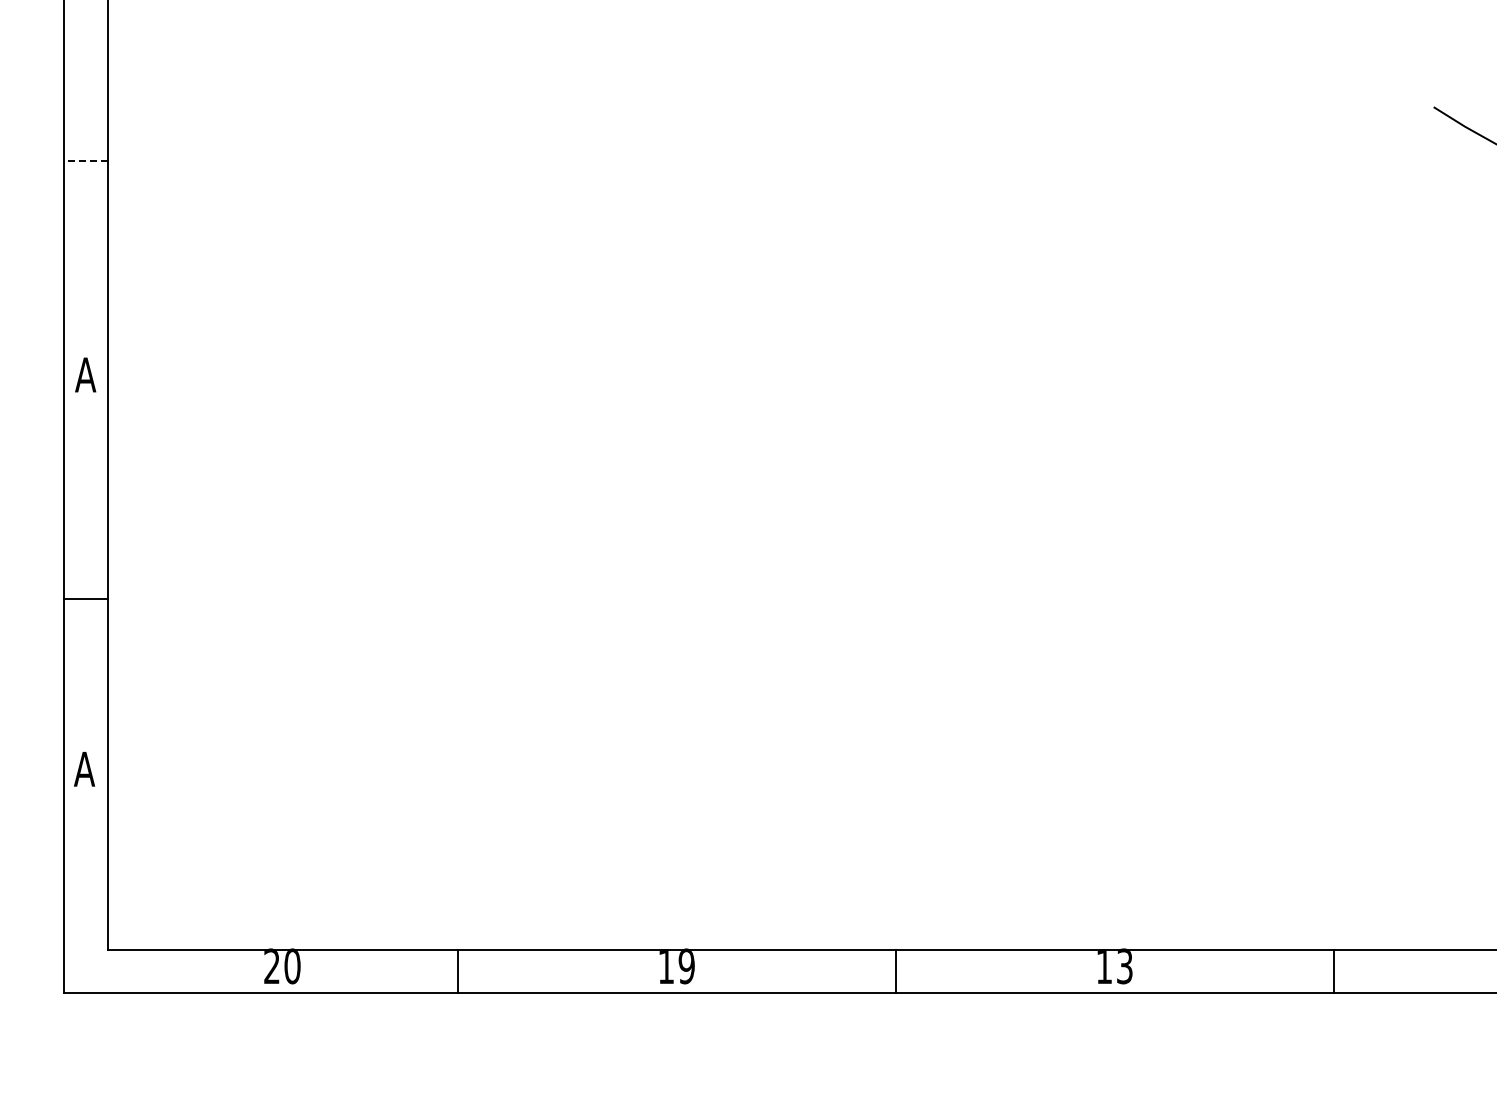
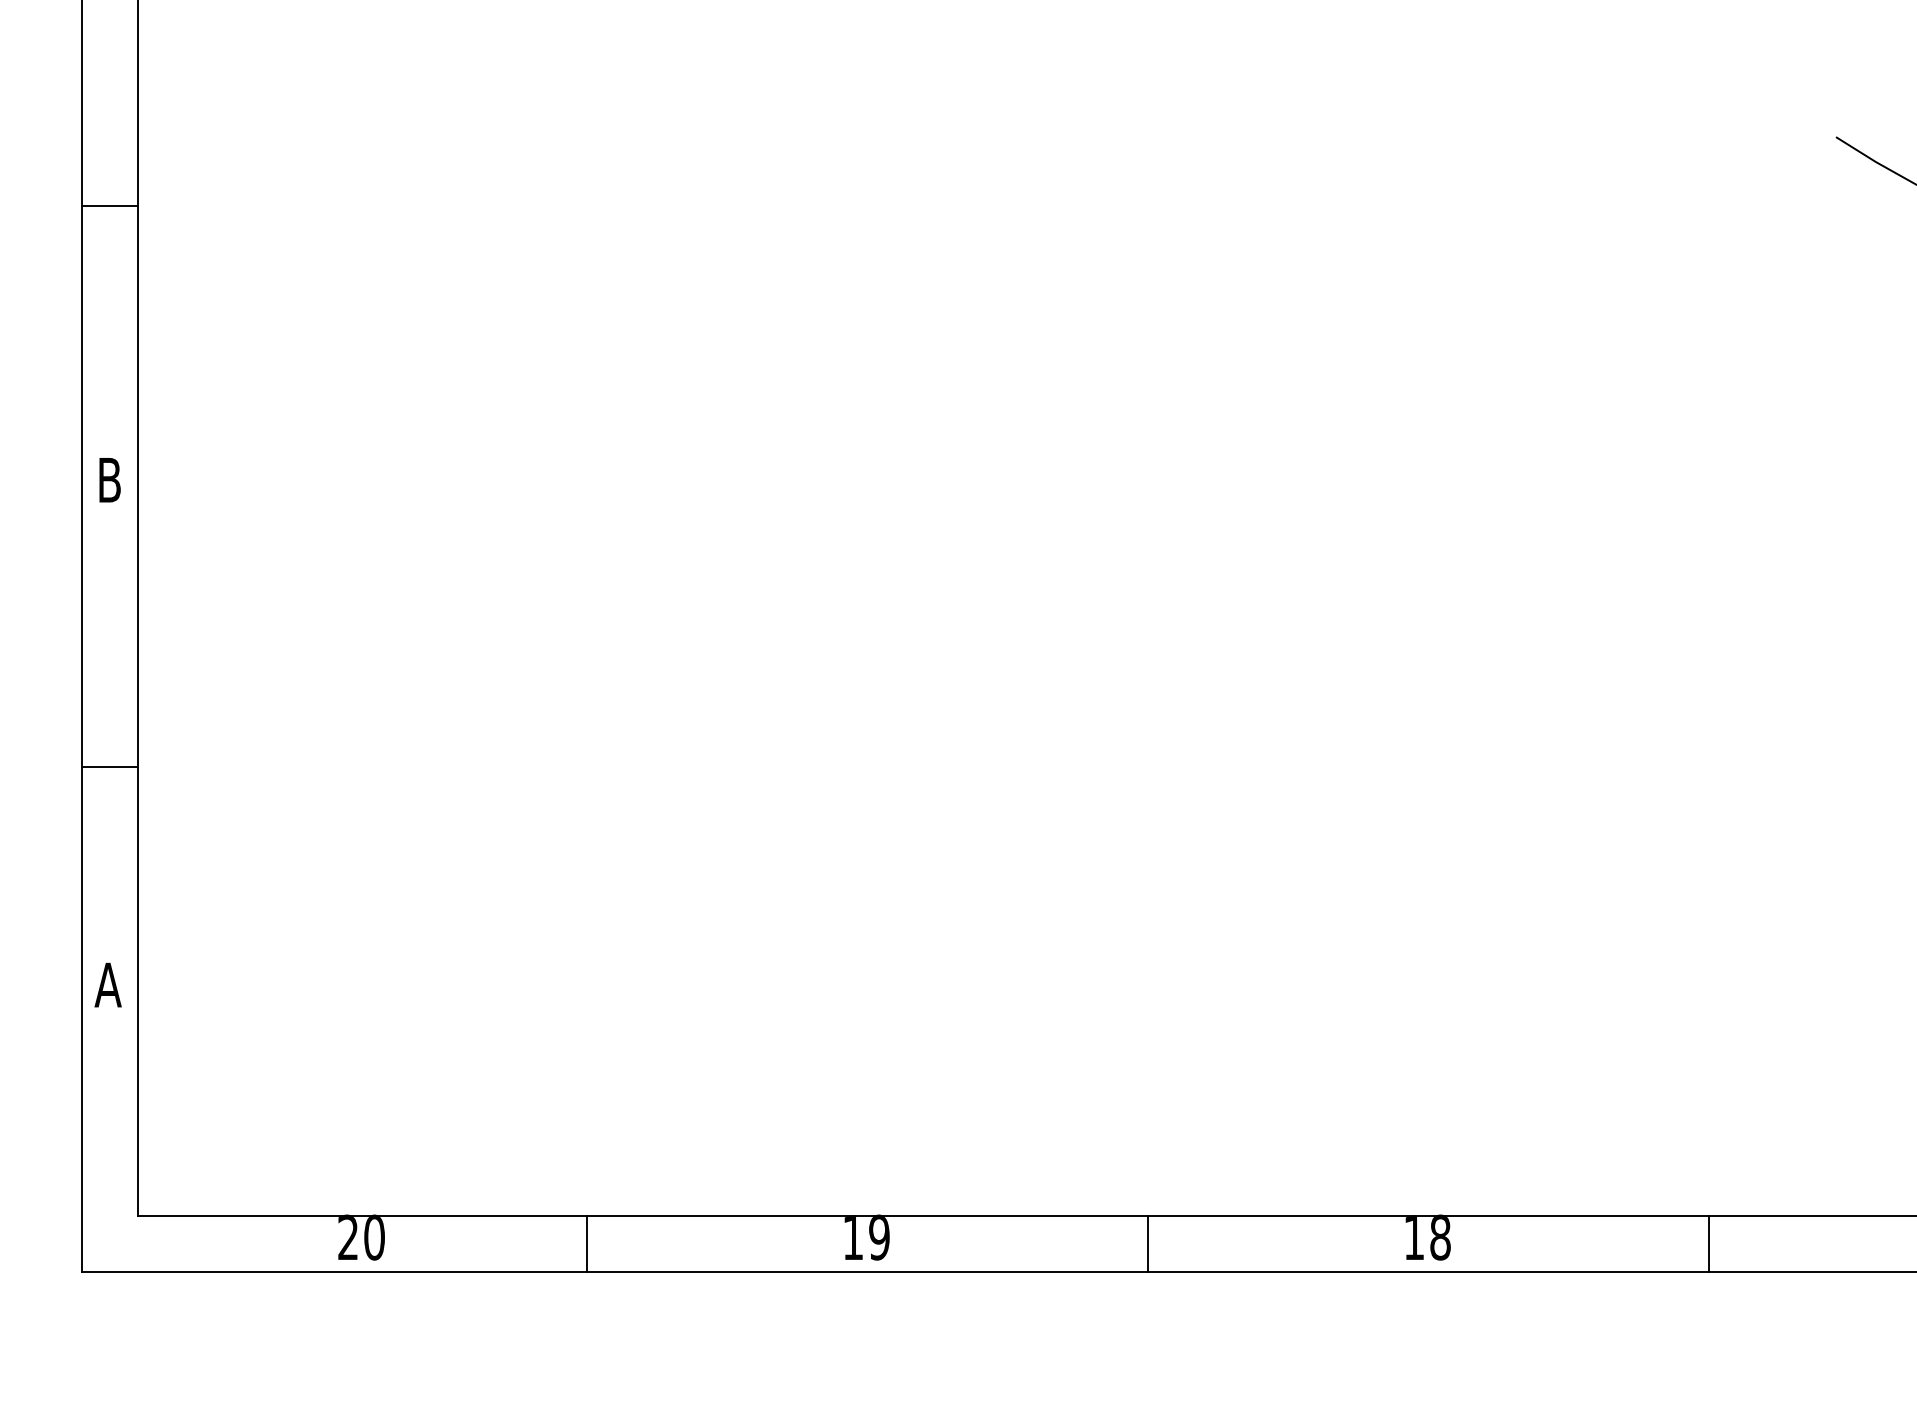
line: (85, 161) -> (109, 206), dashed -> solid
text: (85, 374) -> (109, 479), A -> B
text: (1124, 966) -> (1440, 1237), 13 -> 18

